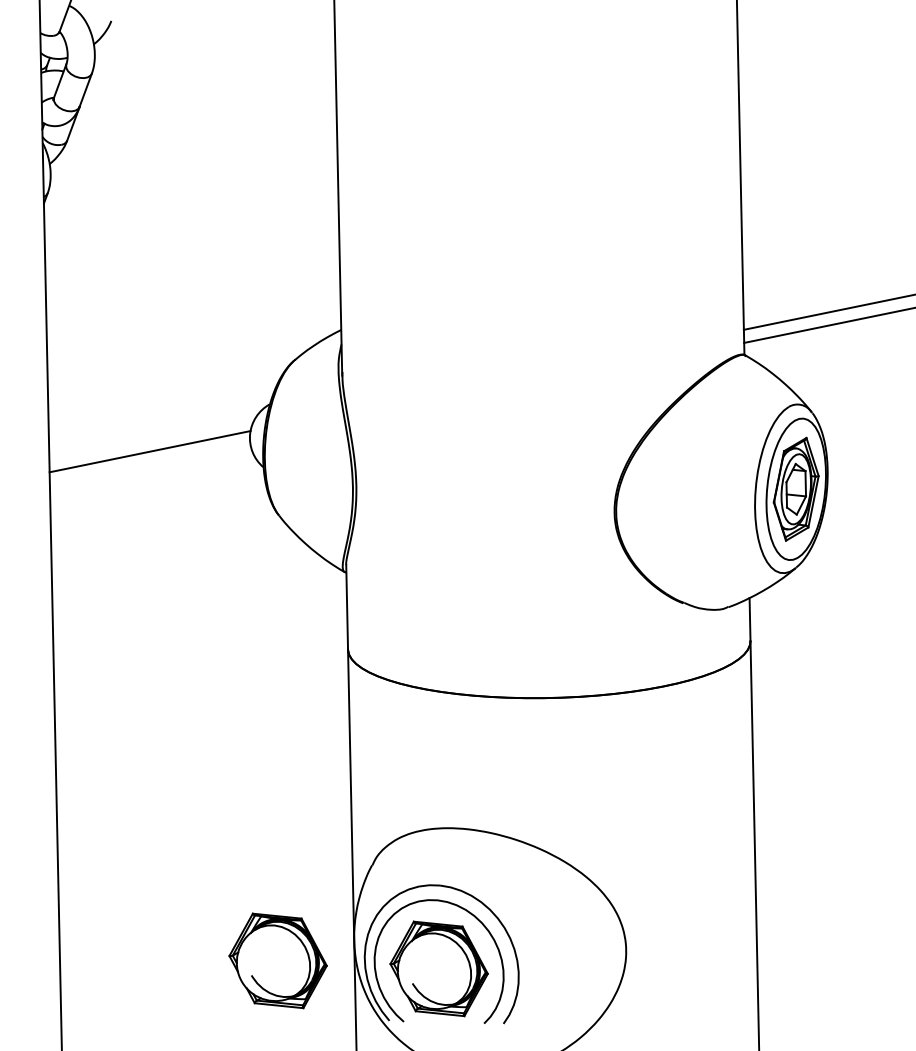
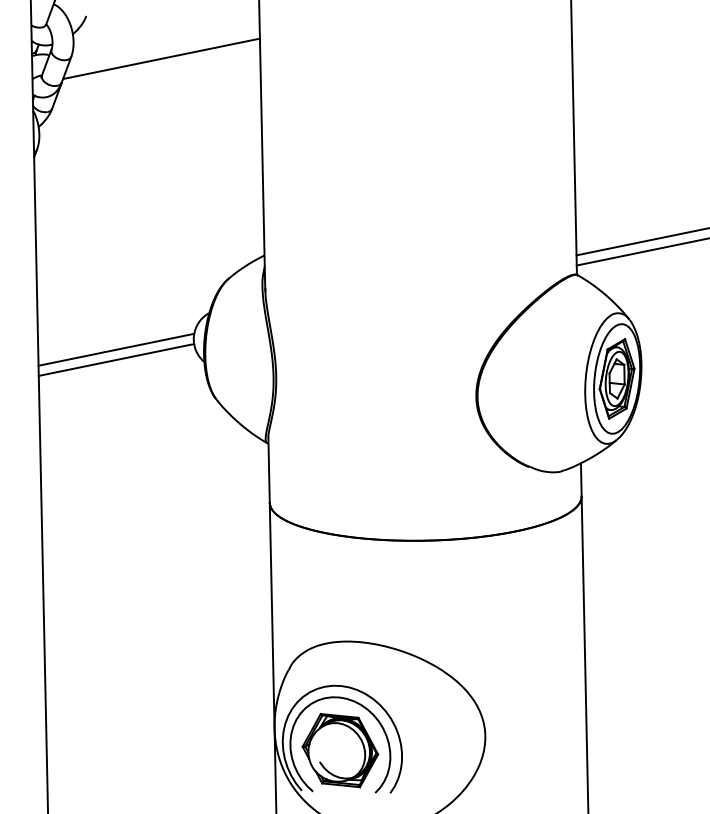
line: (208, 76) -> (161, 59), added
line: (149, 464) -> (115, 359), added
part: (277, 960) -> (215, 744), removed

